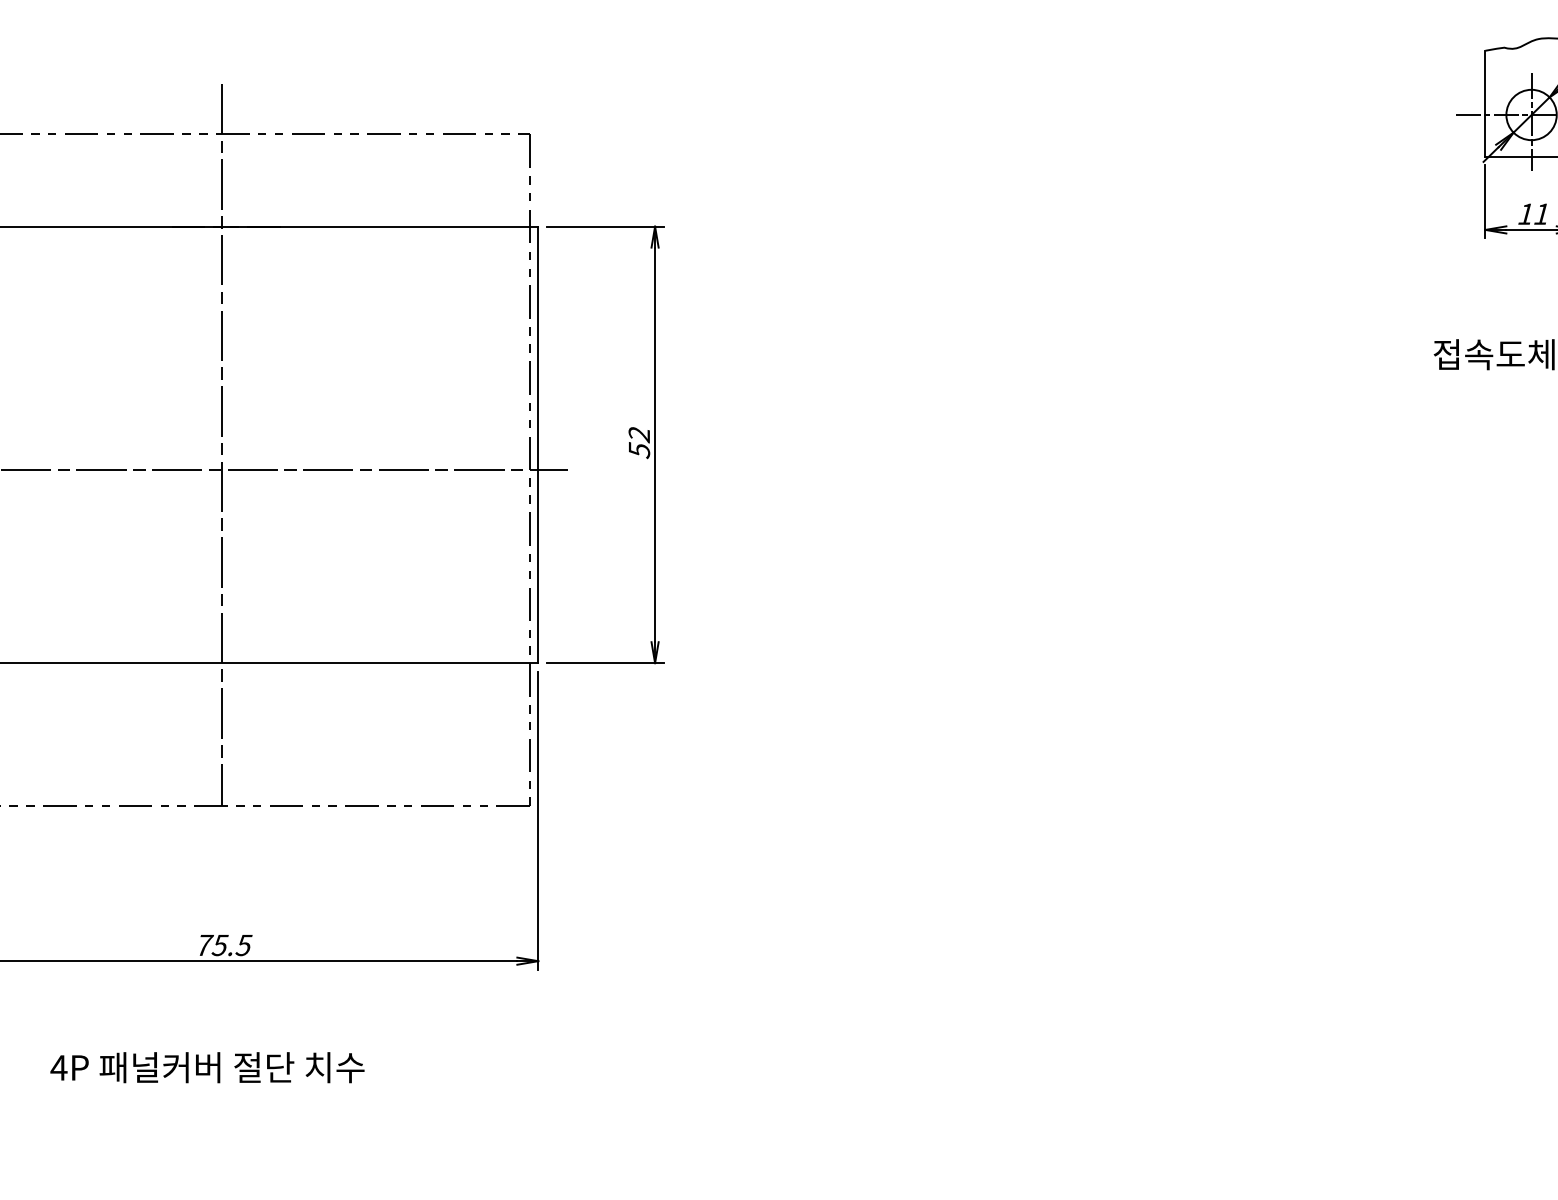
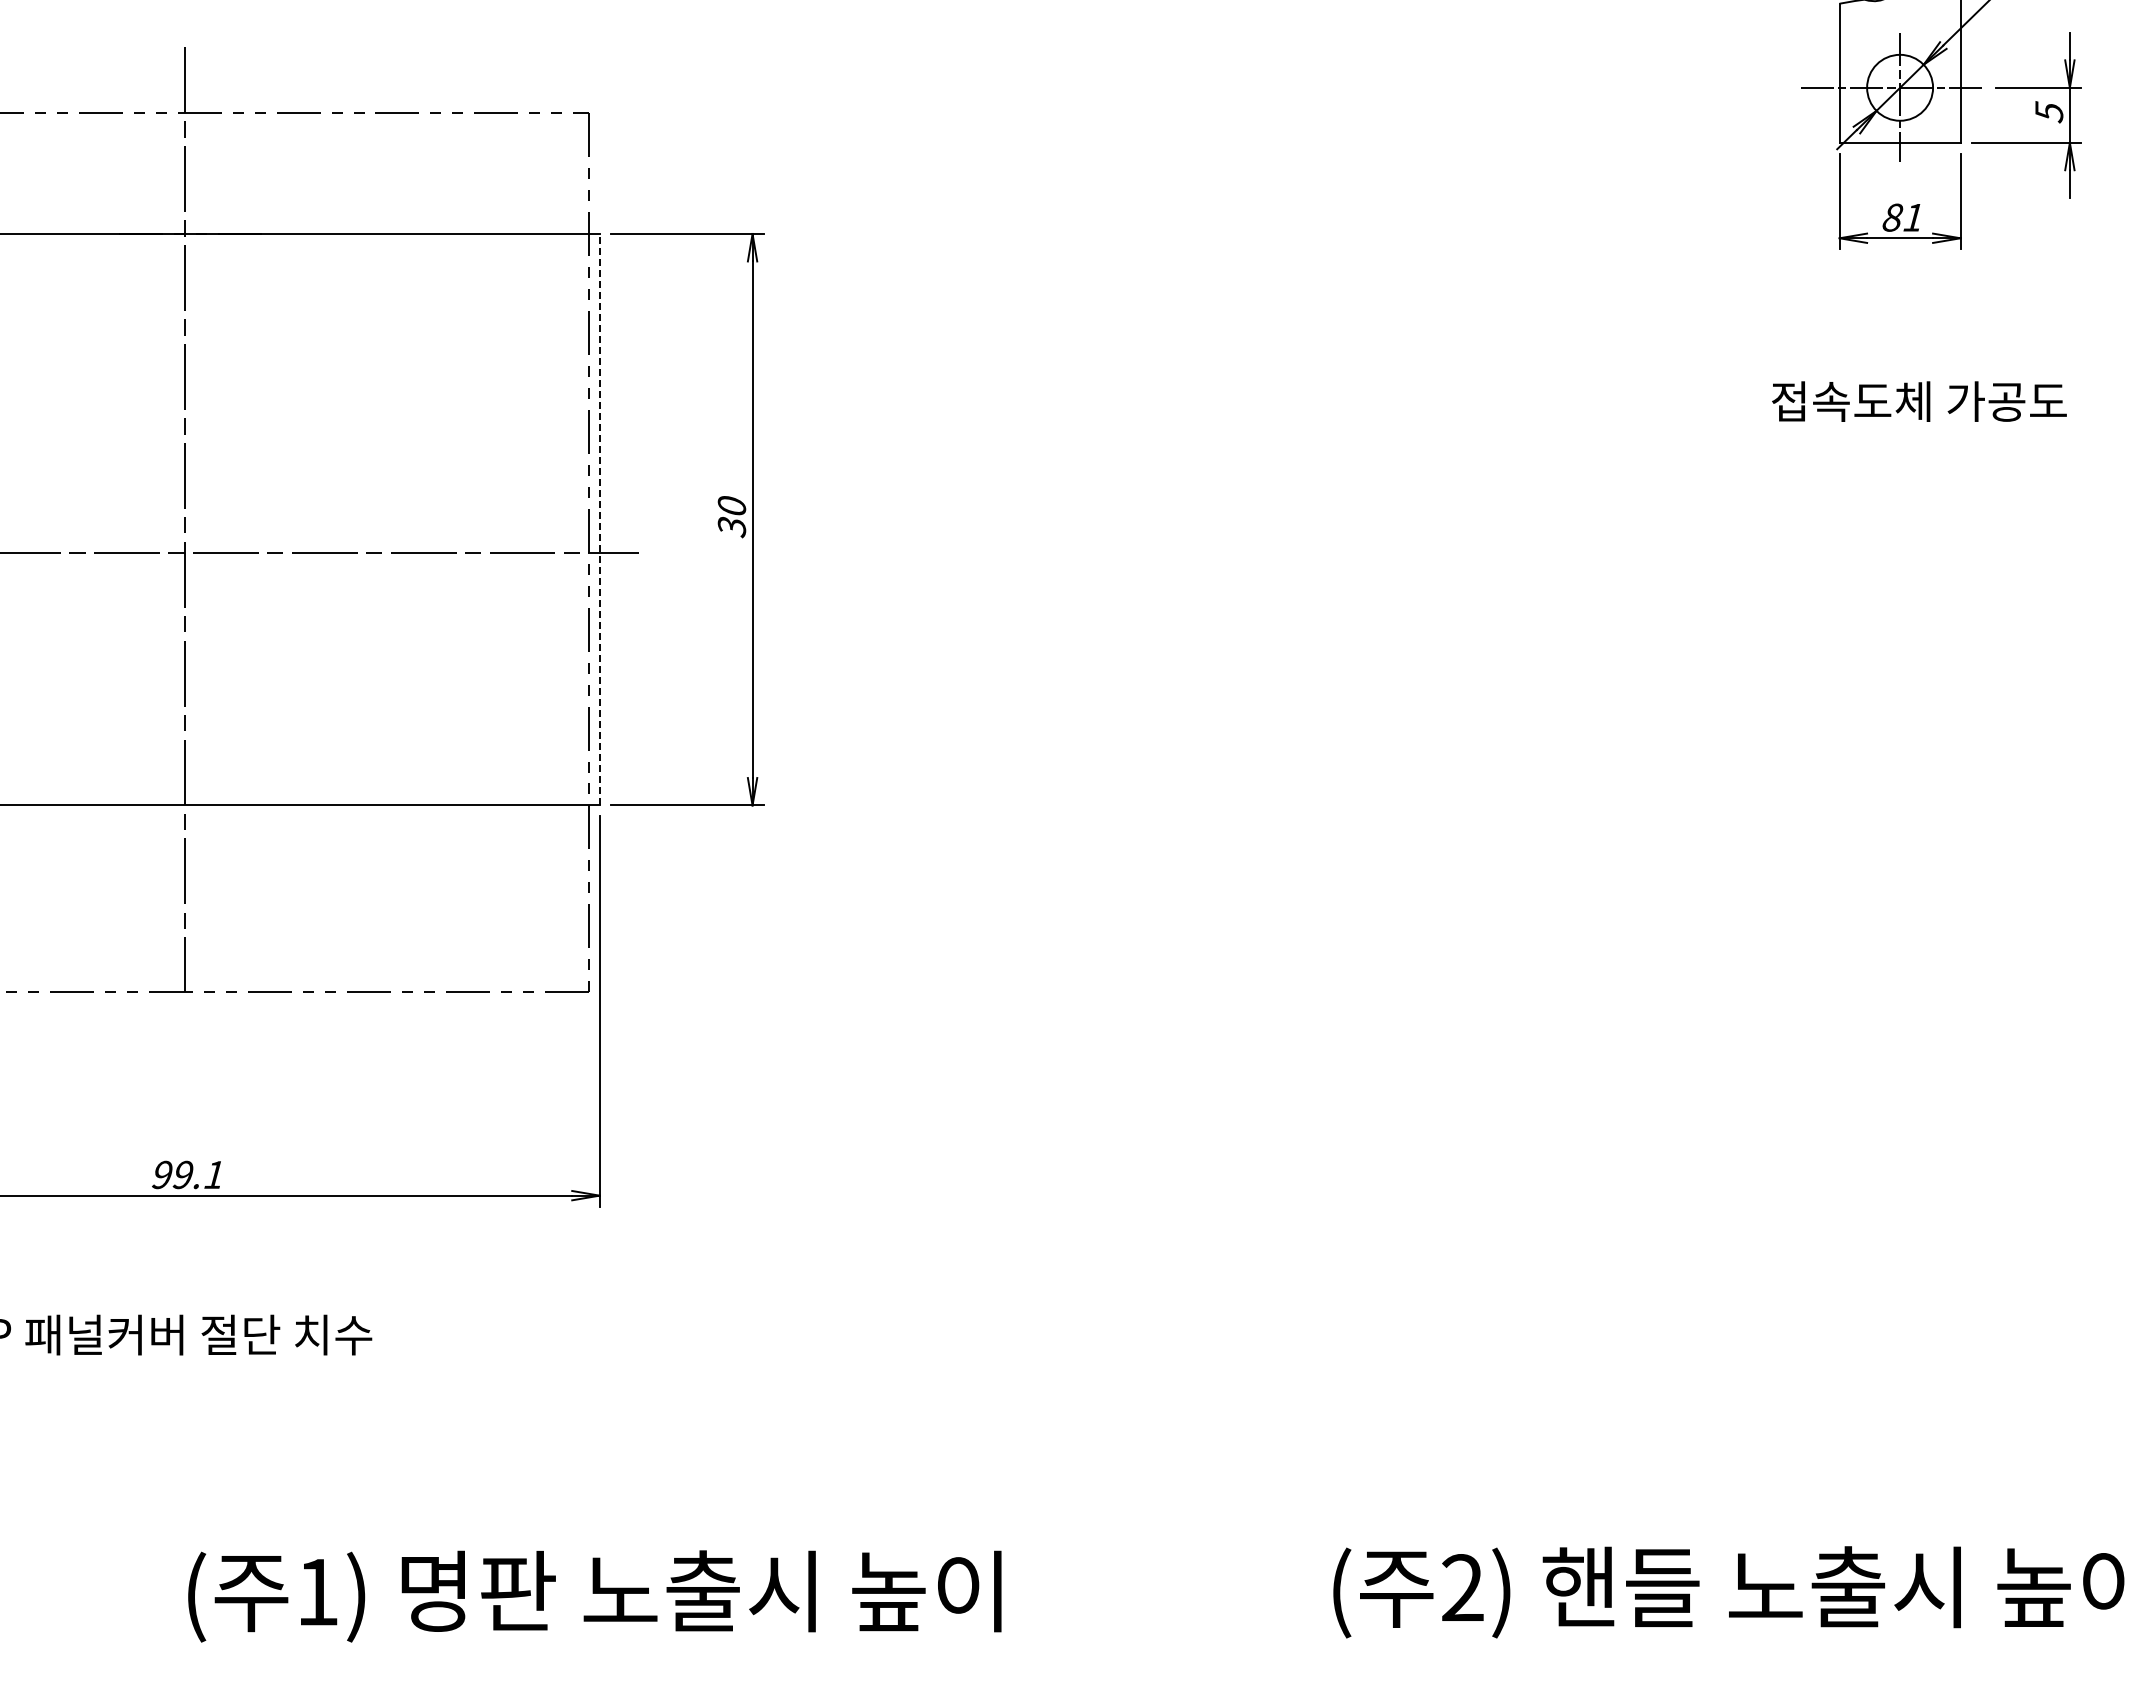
text: (1525, 214) -> (1892, 217), 11 -> 81
text: (639, 442) -> (731, 516), 52 -> 30
line: (538, 444) -> (599, 519), solid -> dashed
text: (224, 945) -> (188, 1174), 75.5 -> 99.1

